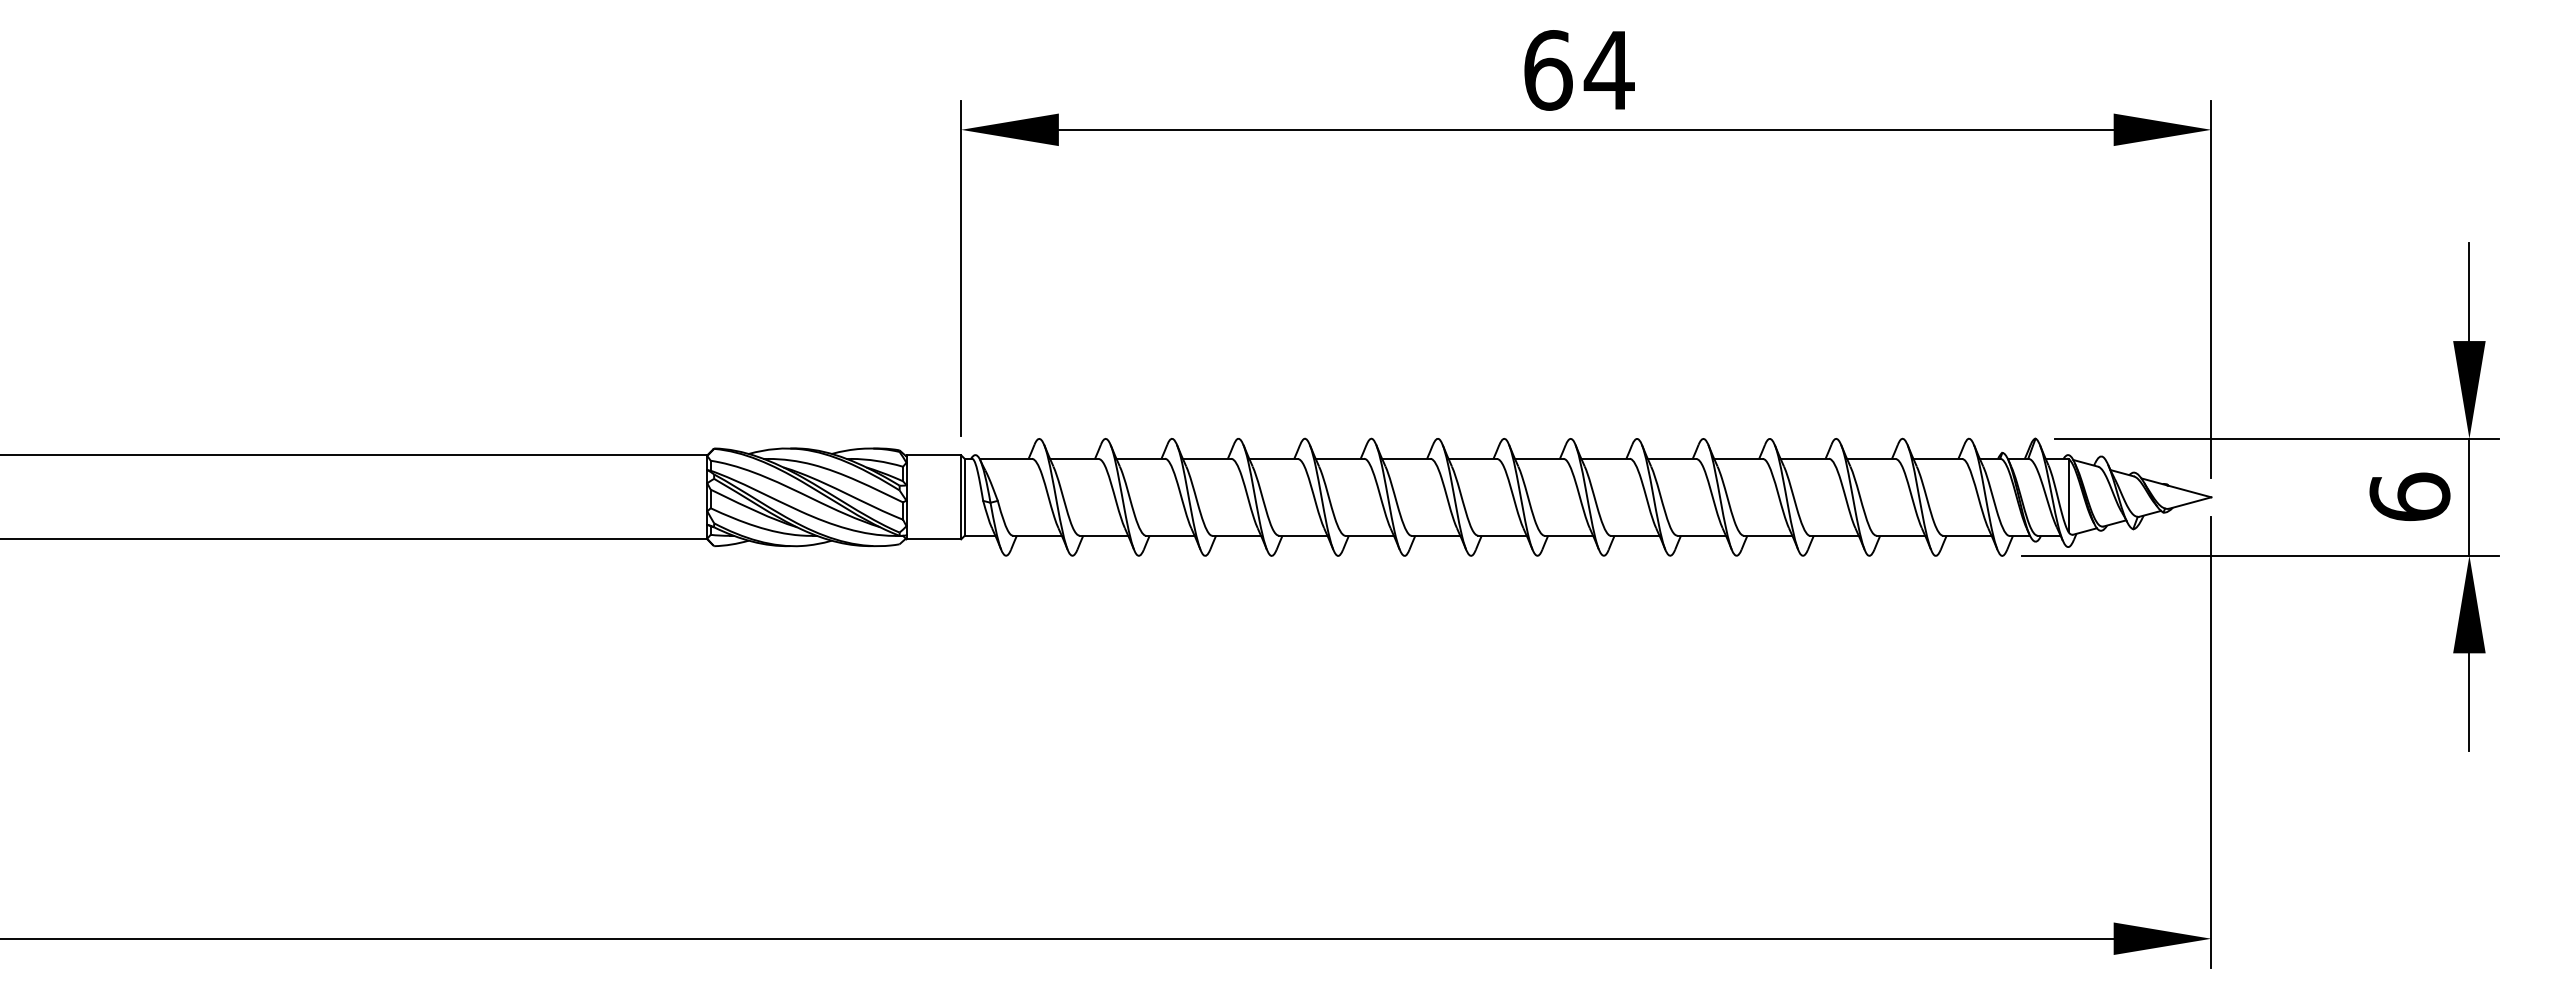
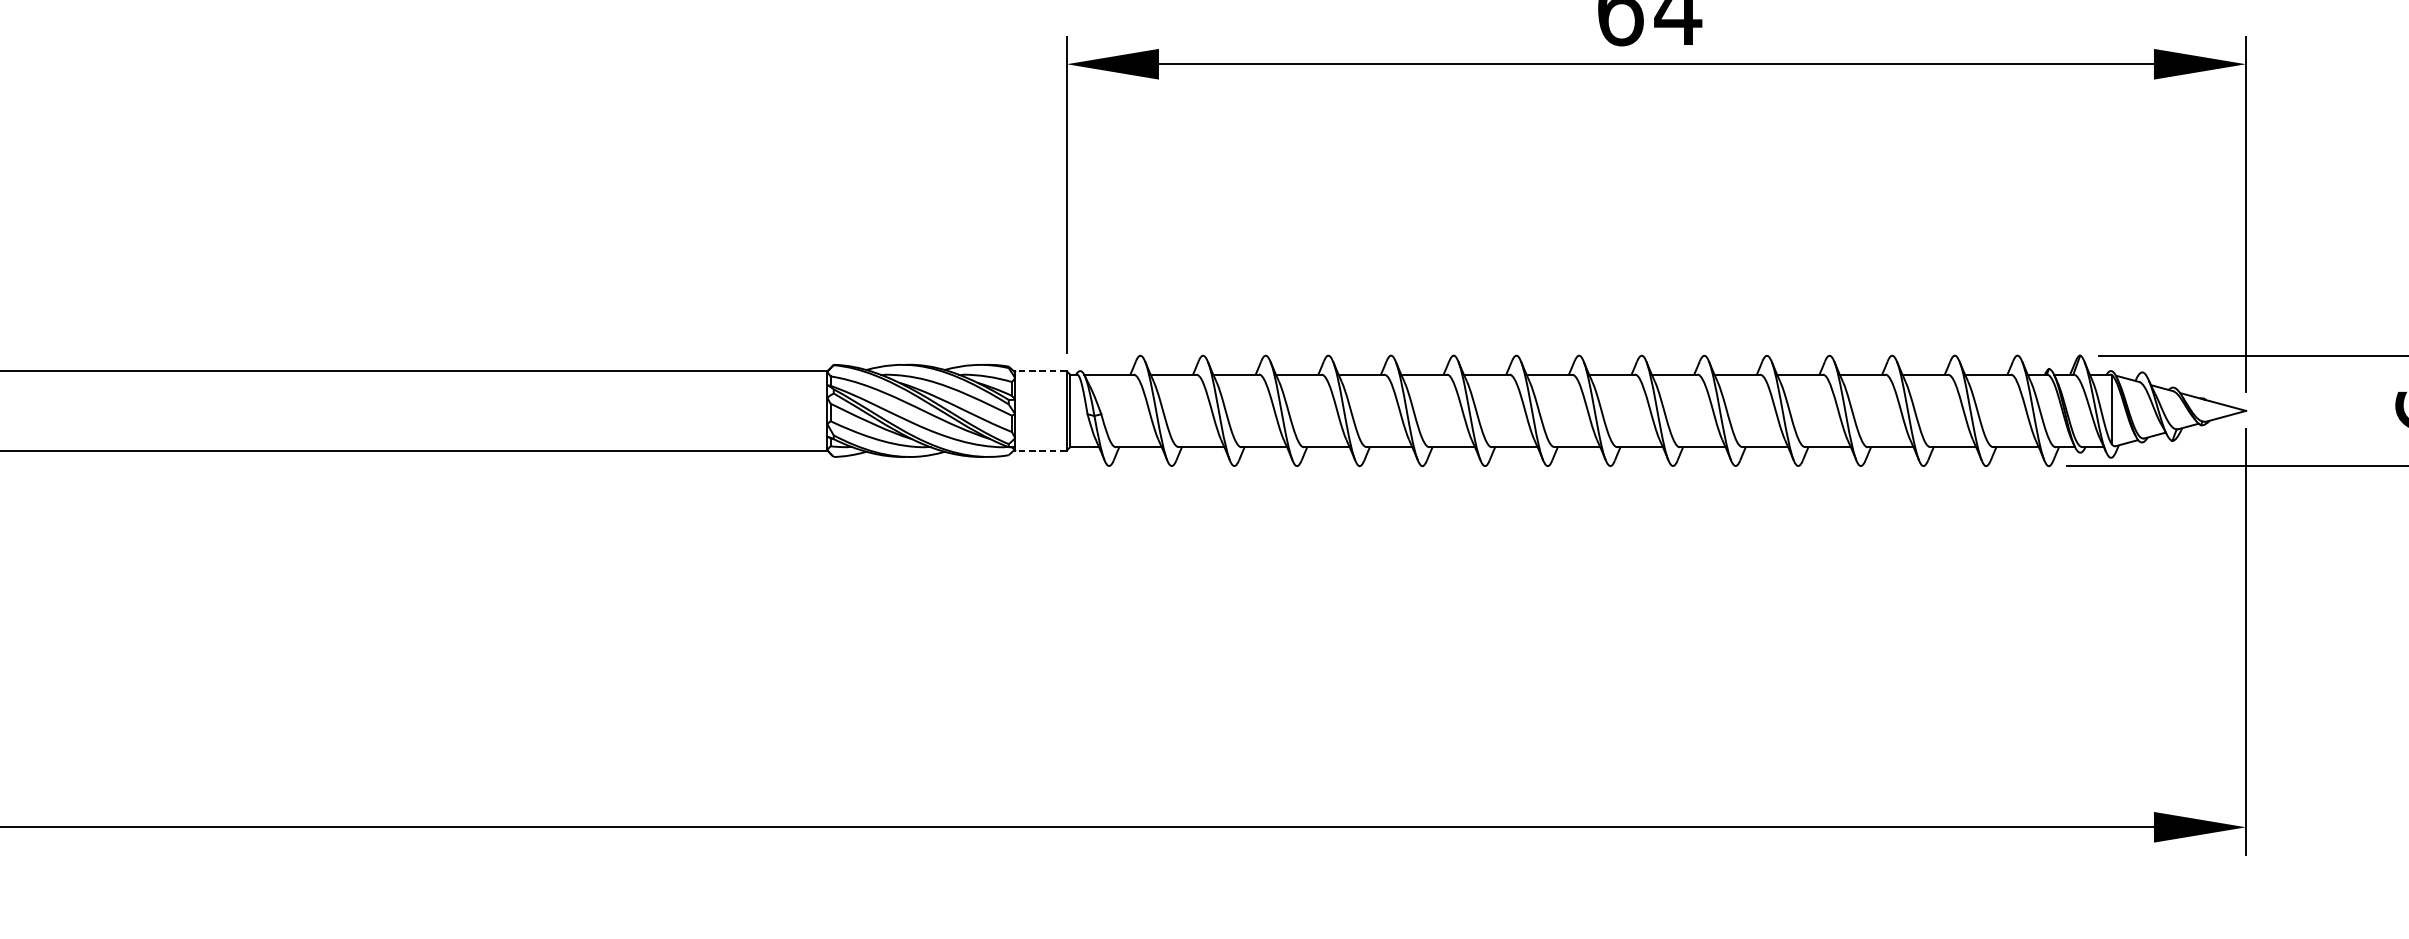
line: (933, 455) -> (1040, 371), solid -> dashed
line: (933, 539) -> (1040, 450), solid -> dashed

